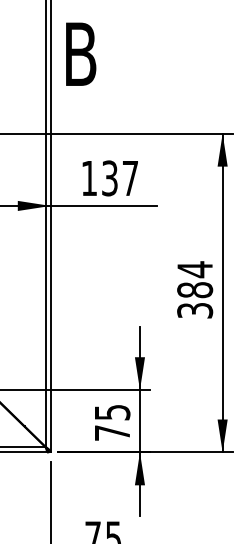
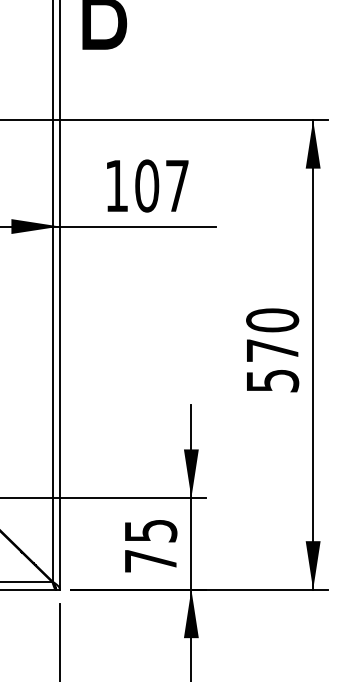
text: (109, 178) -> (146, 186), 137 -> 107
text: (195, 289) -> (273, 349), 384 -> 570

